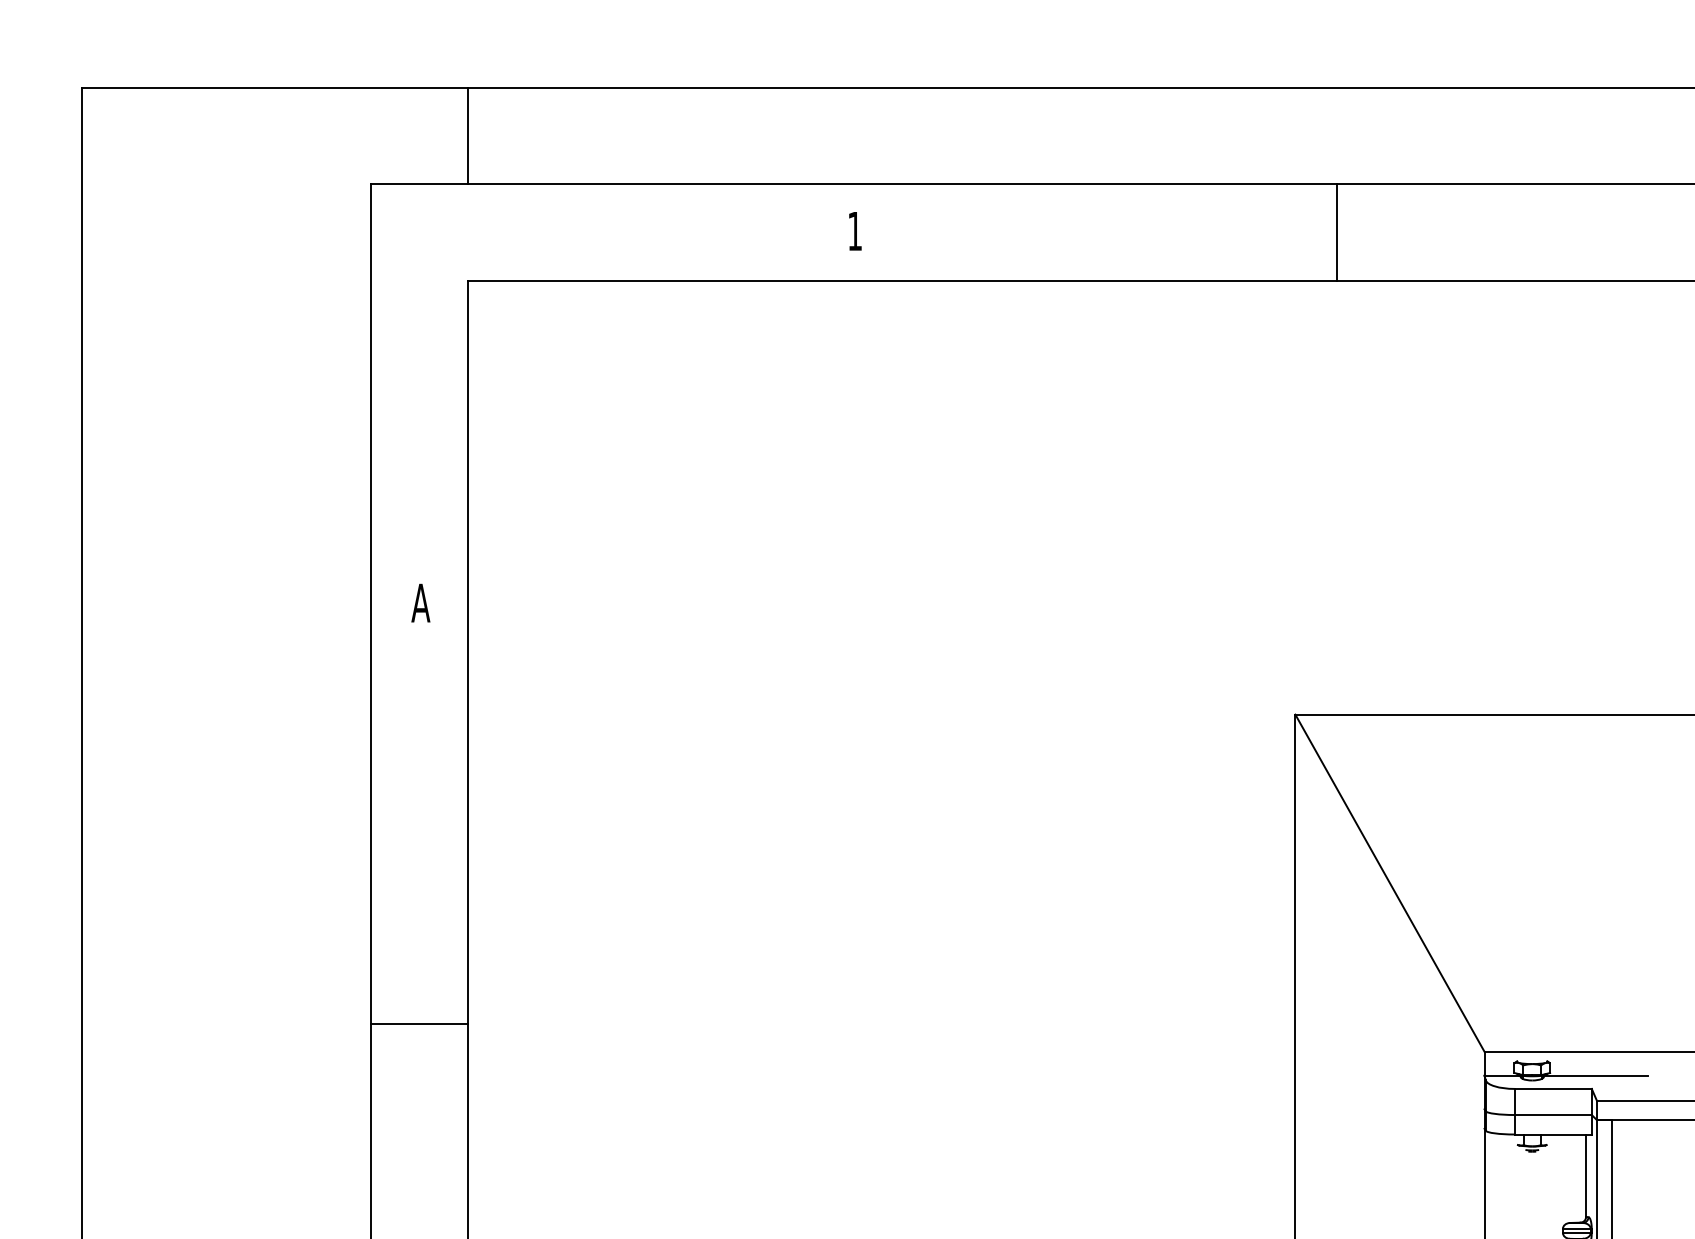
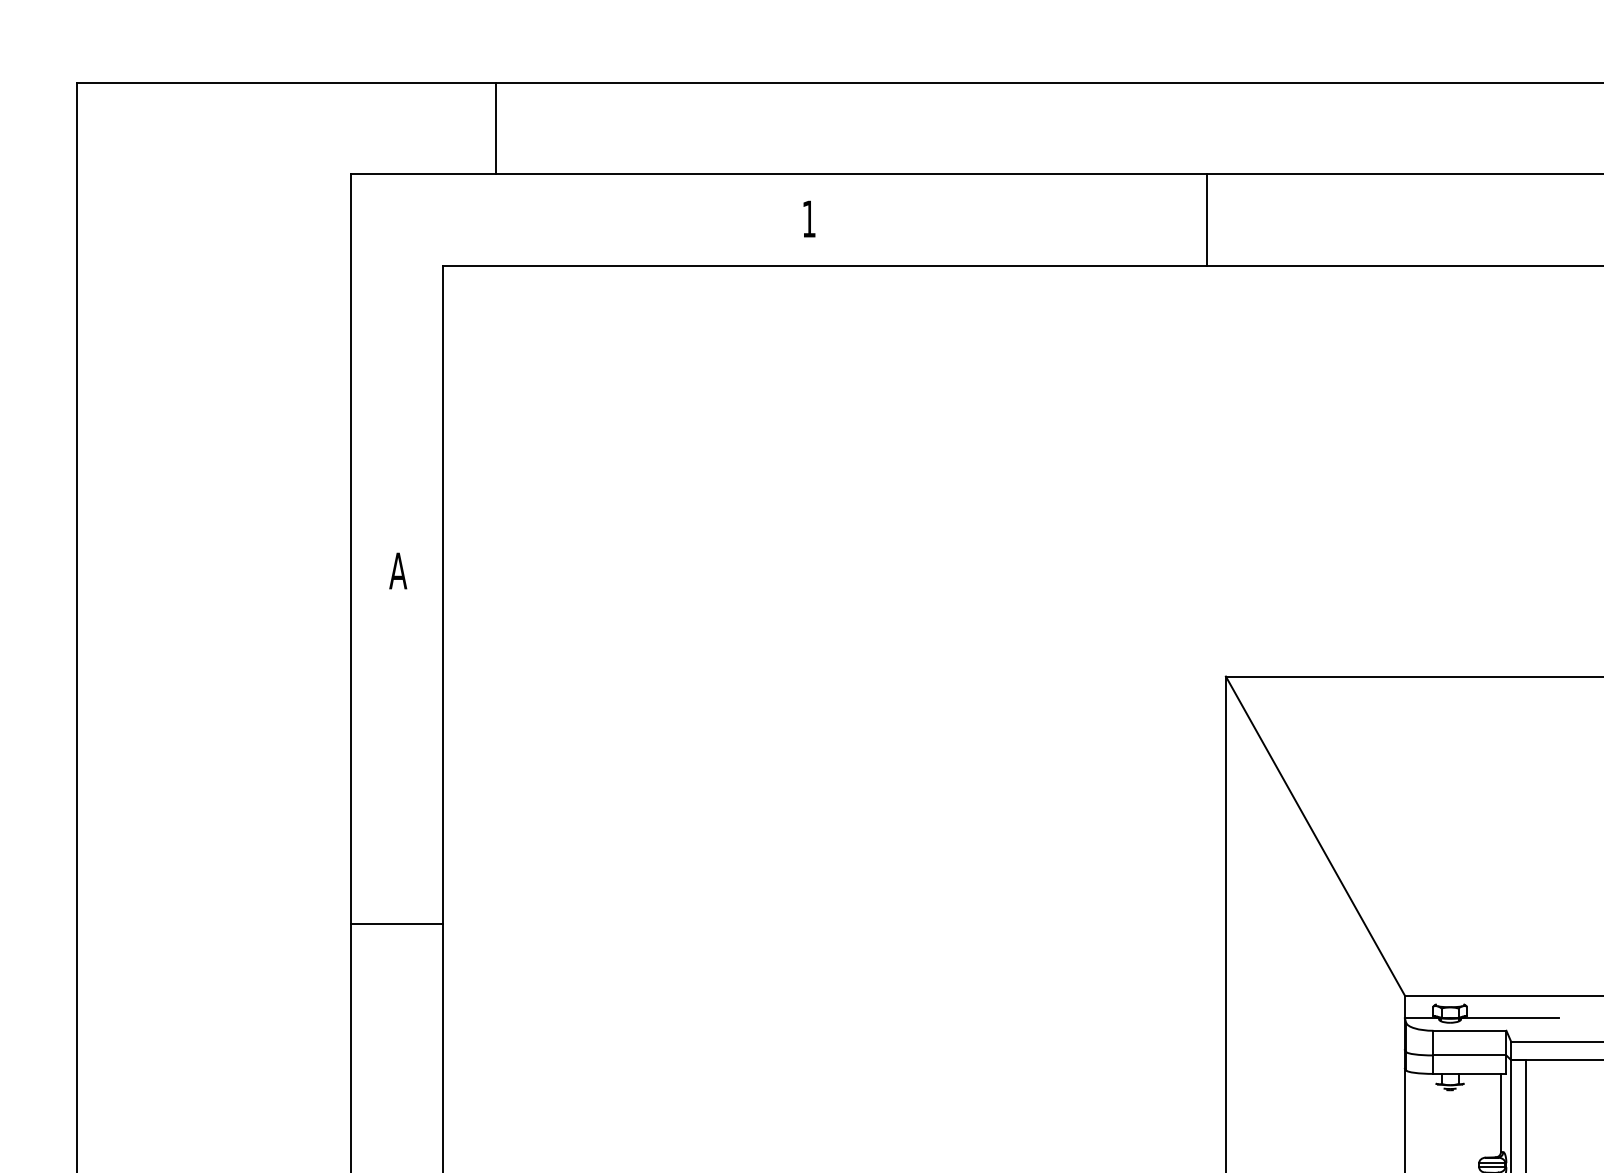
line: (467, 135) -> (495, 128), moved
line: (1337, 231) -> (1207, 219), moved
line: (419, 1024) -> (396, 924), moved

